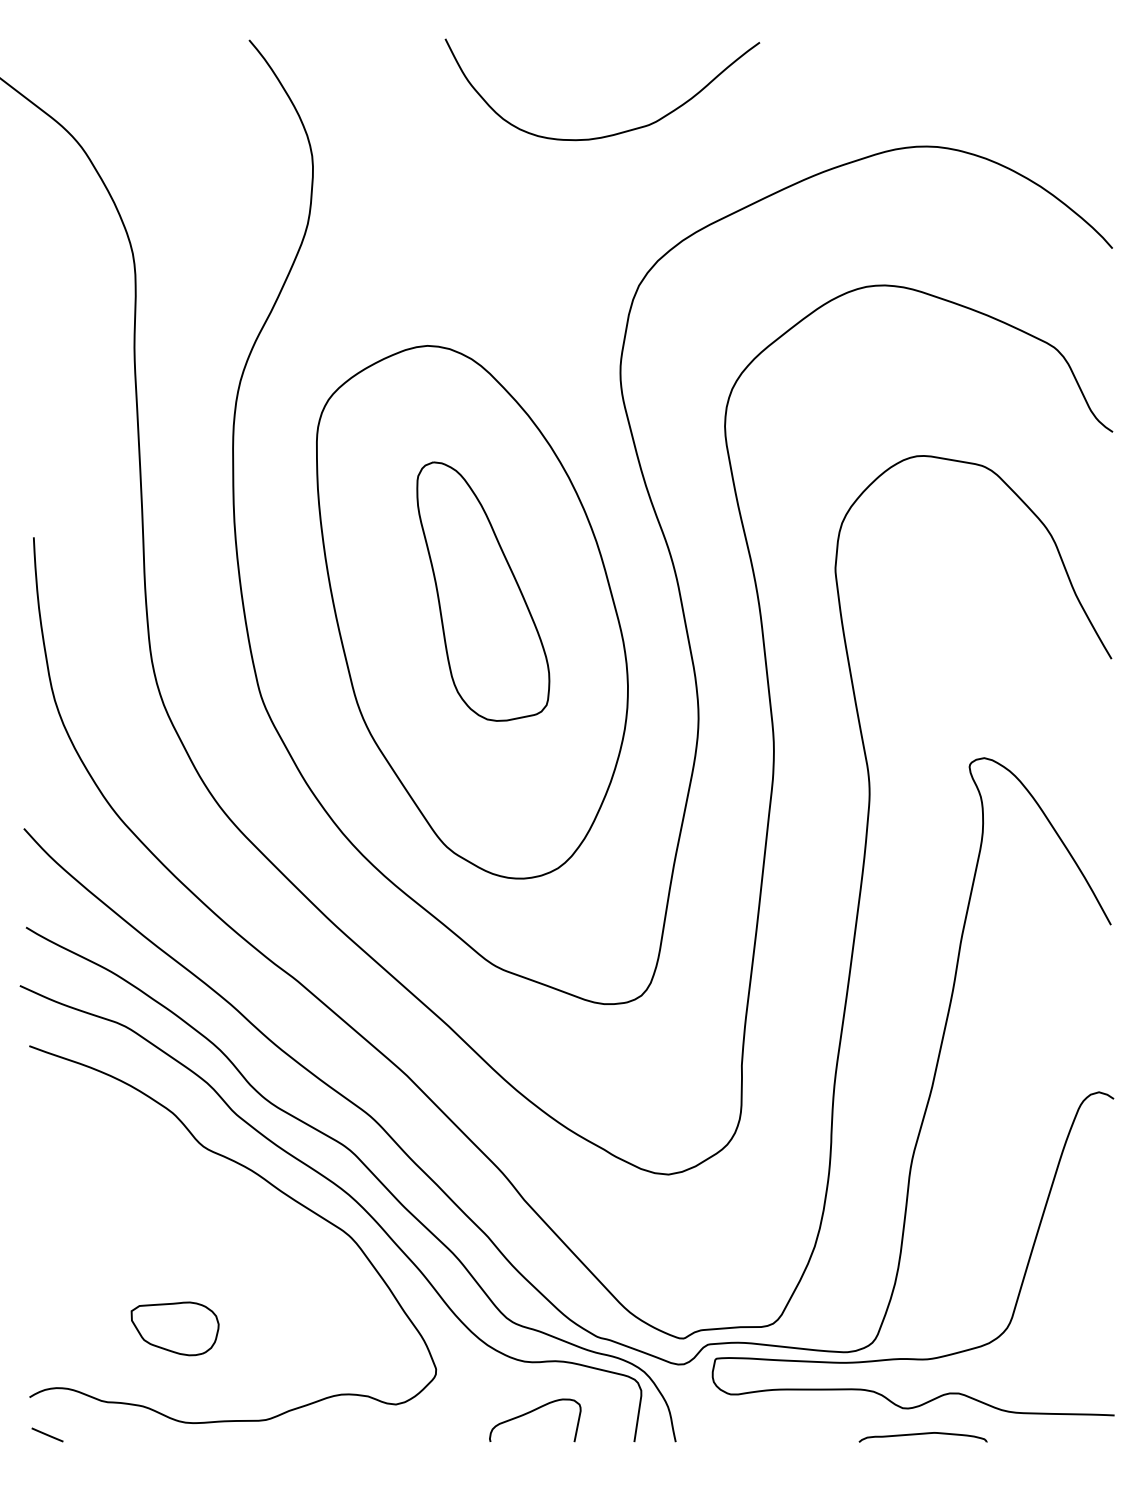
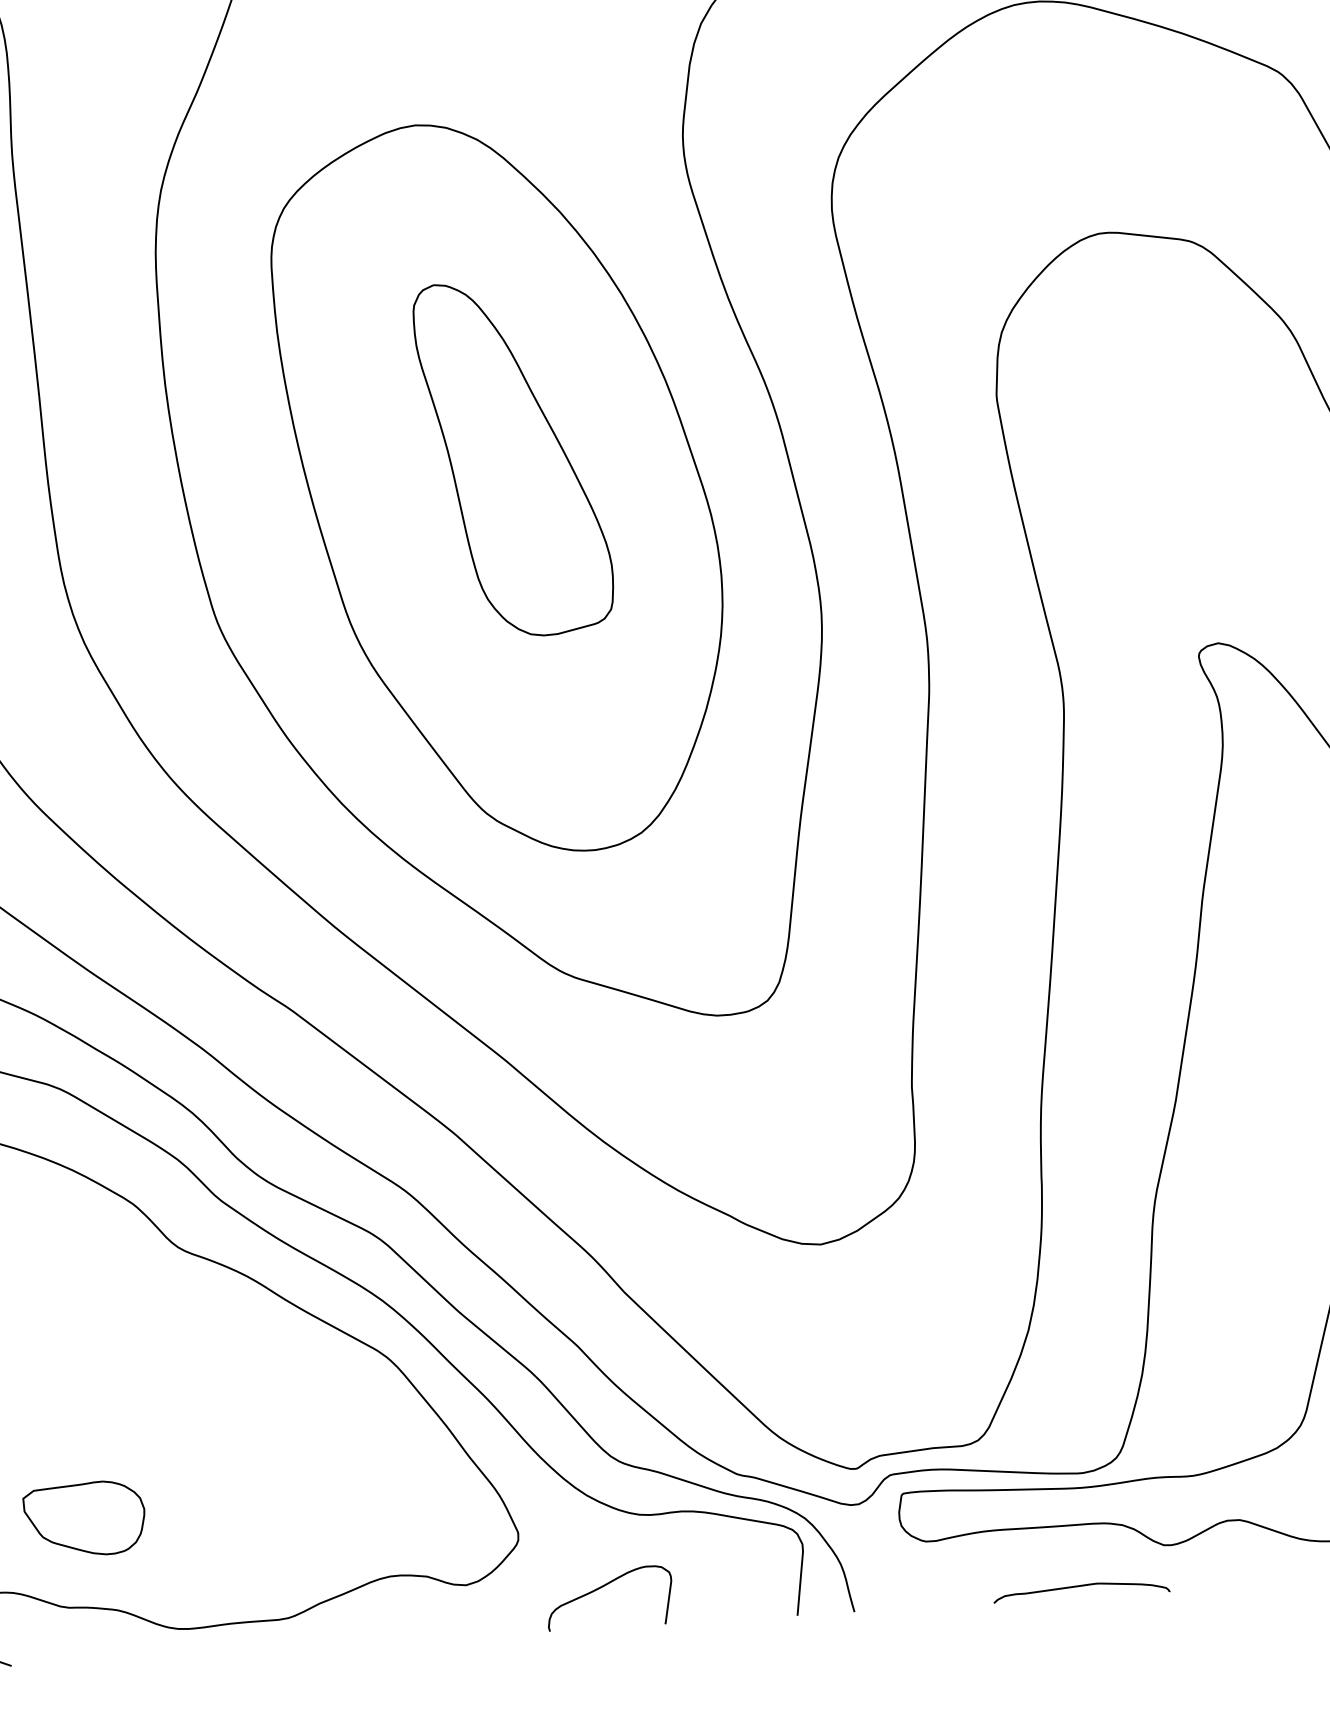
part: (174, 1328) -> (83, 1518), moved
curve: (531, 1412) -> (603, 1587), moved
curve: (922, 1434) -> (1080, 1586), moved

